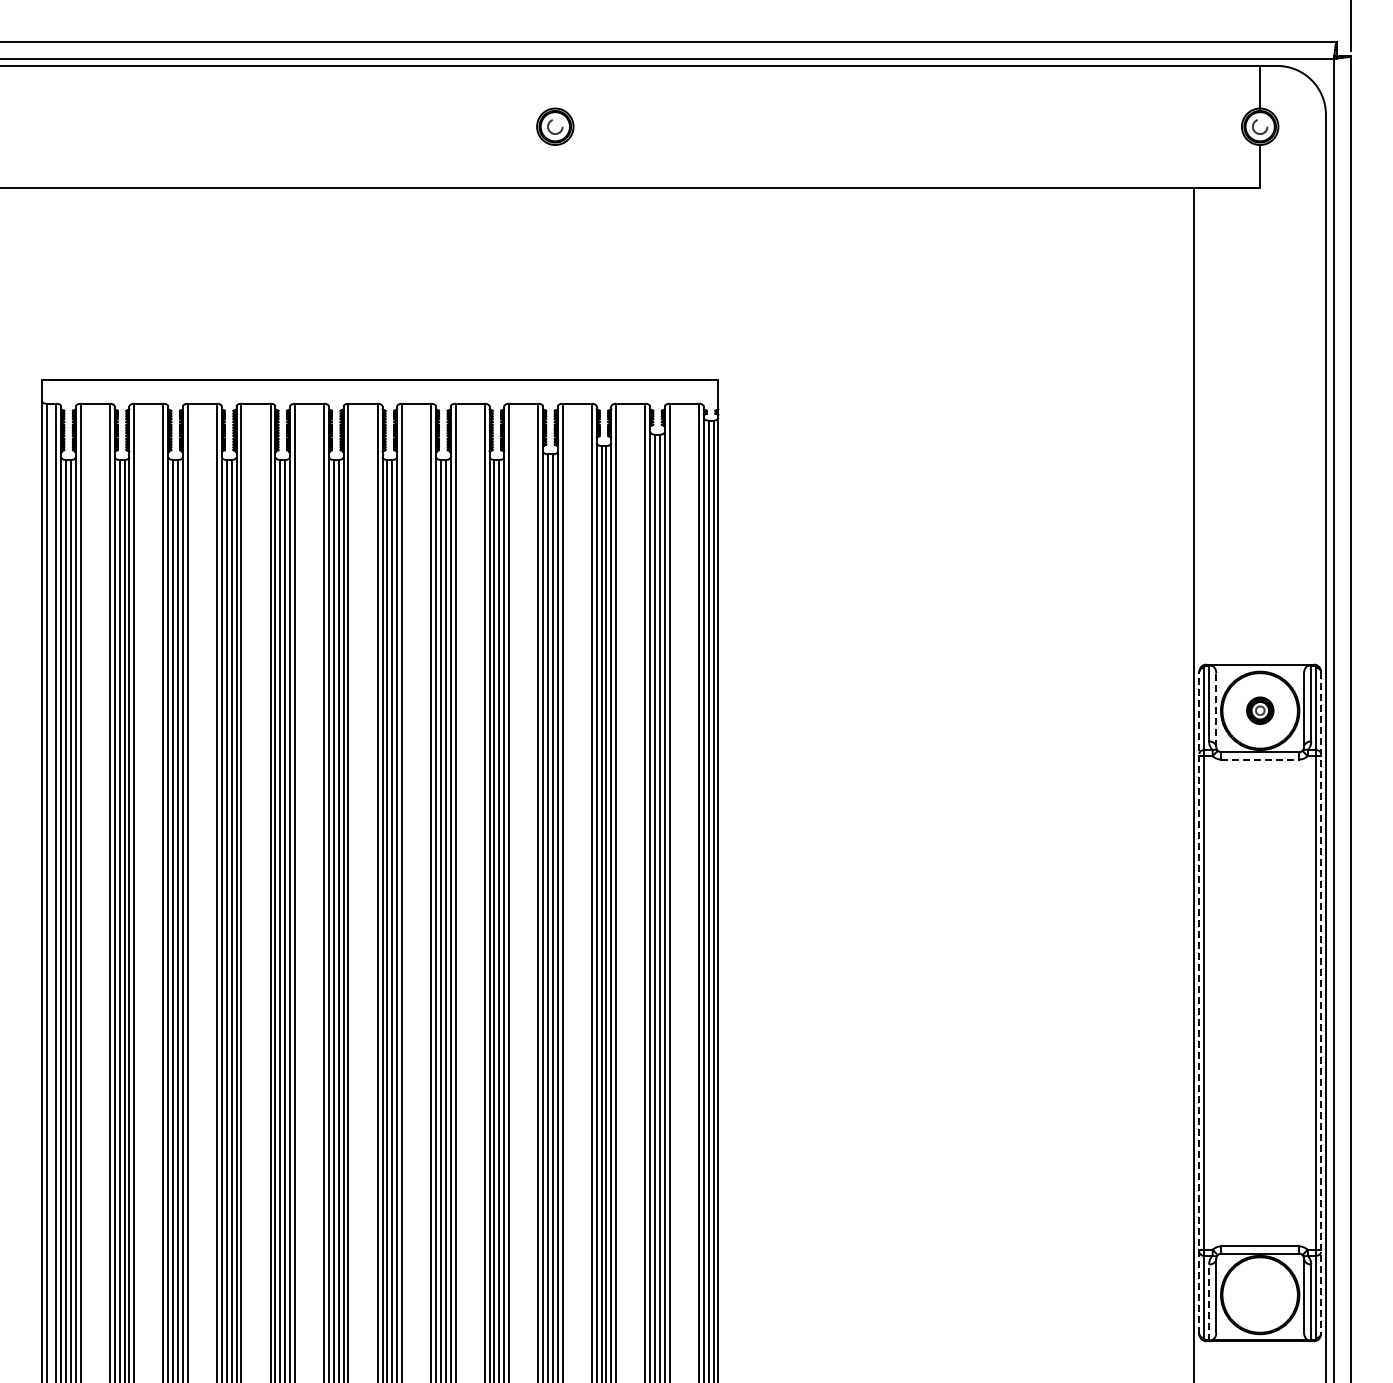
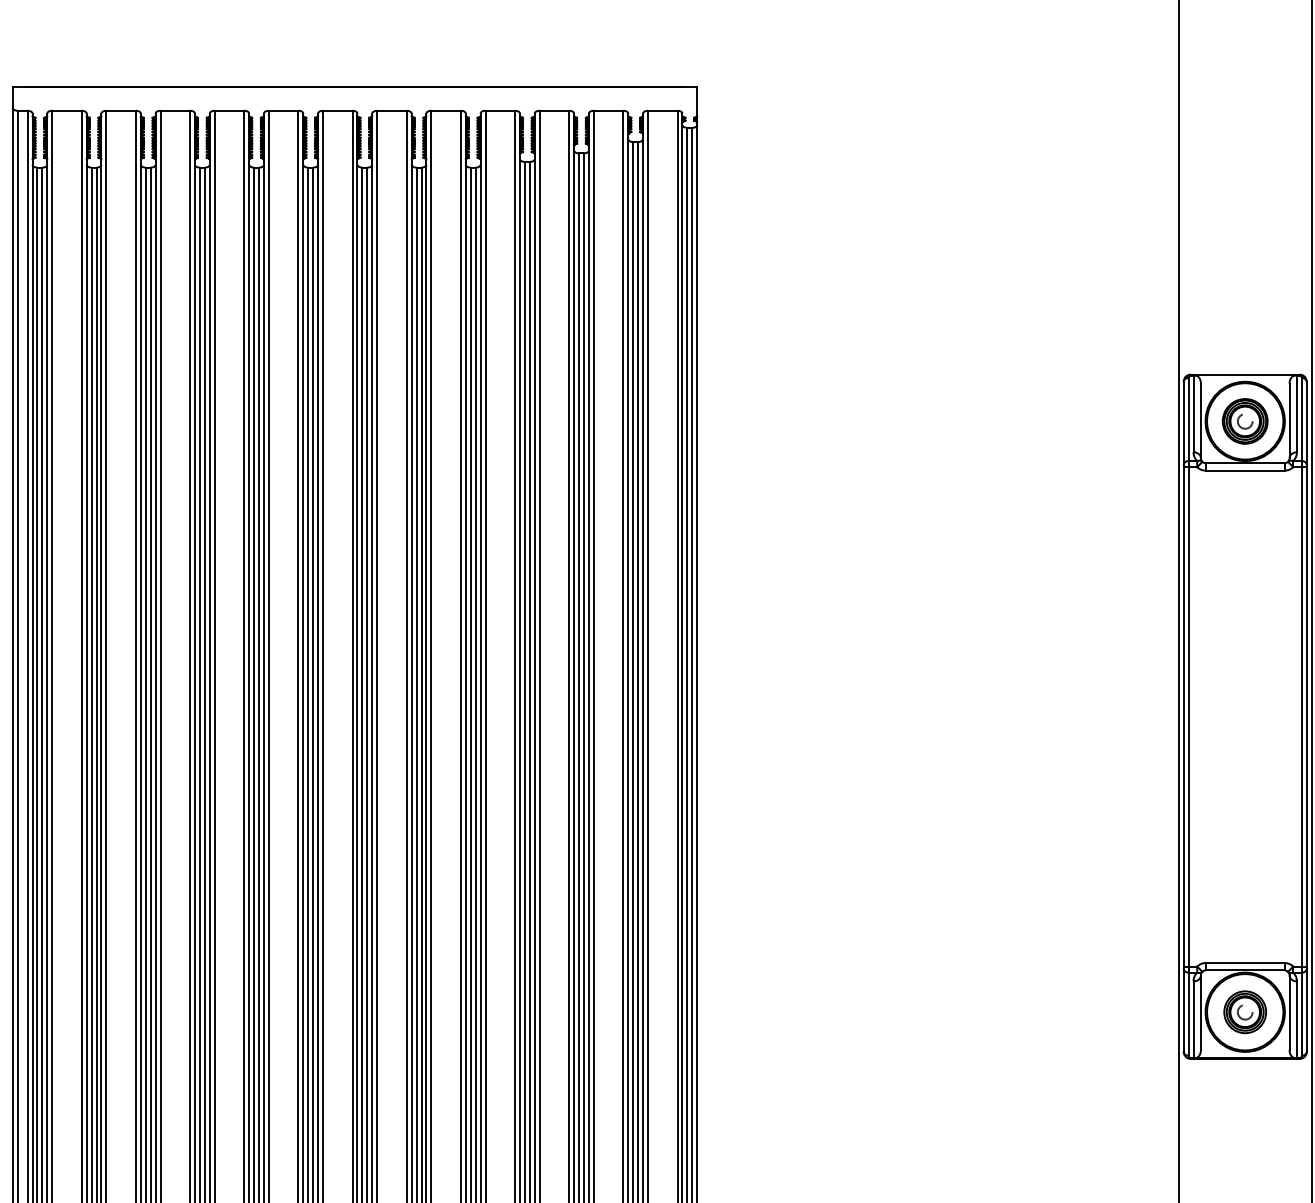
line: (1216, 710) -> (1201, 421), dashed -> solid
part: (1260, 710) -> (1245, 421), size x1.67
line: (1260, 759) -> (1245, 470), dashed -> solid
line: (1199, 1002) -> (1183, 716), dashed -> solid
line: (1321, 1003) -> (1307, 717), dashed -> solid
part: (1259, 1294) -> (1244, 1011), added
line: (1209, 1302) -> (1193, 1019), dashed -> solid

